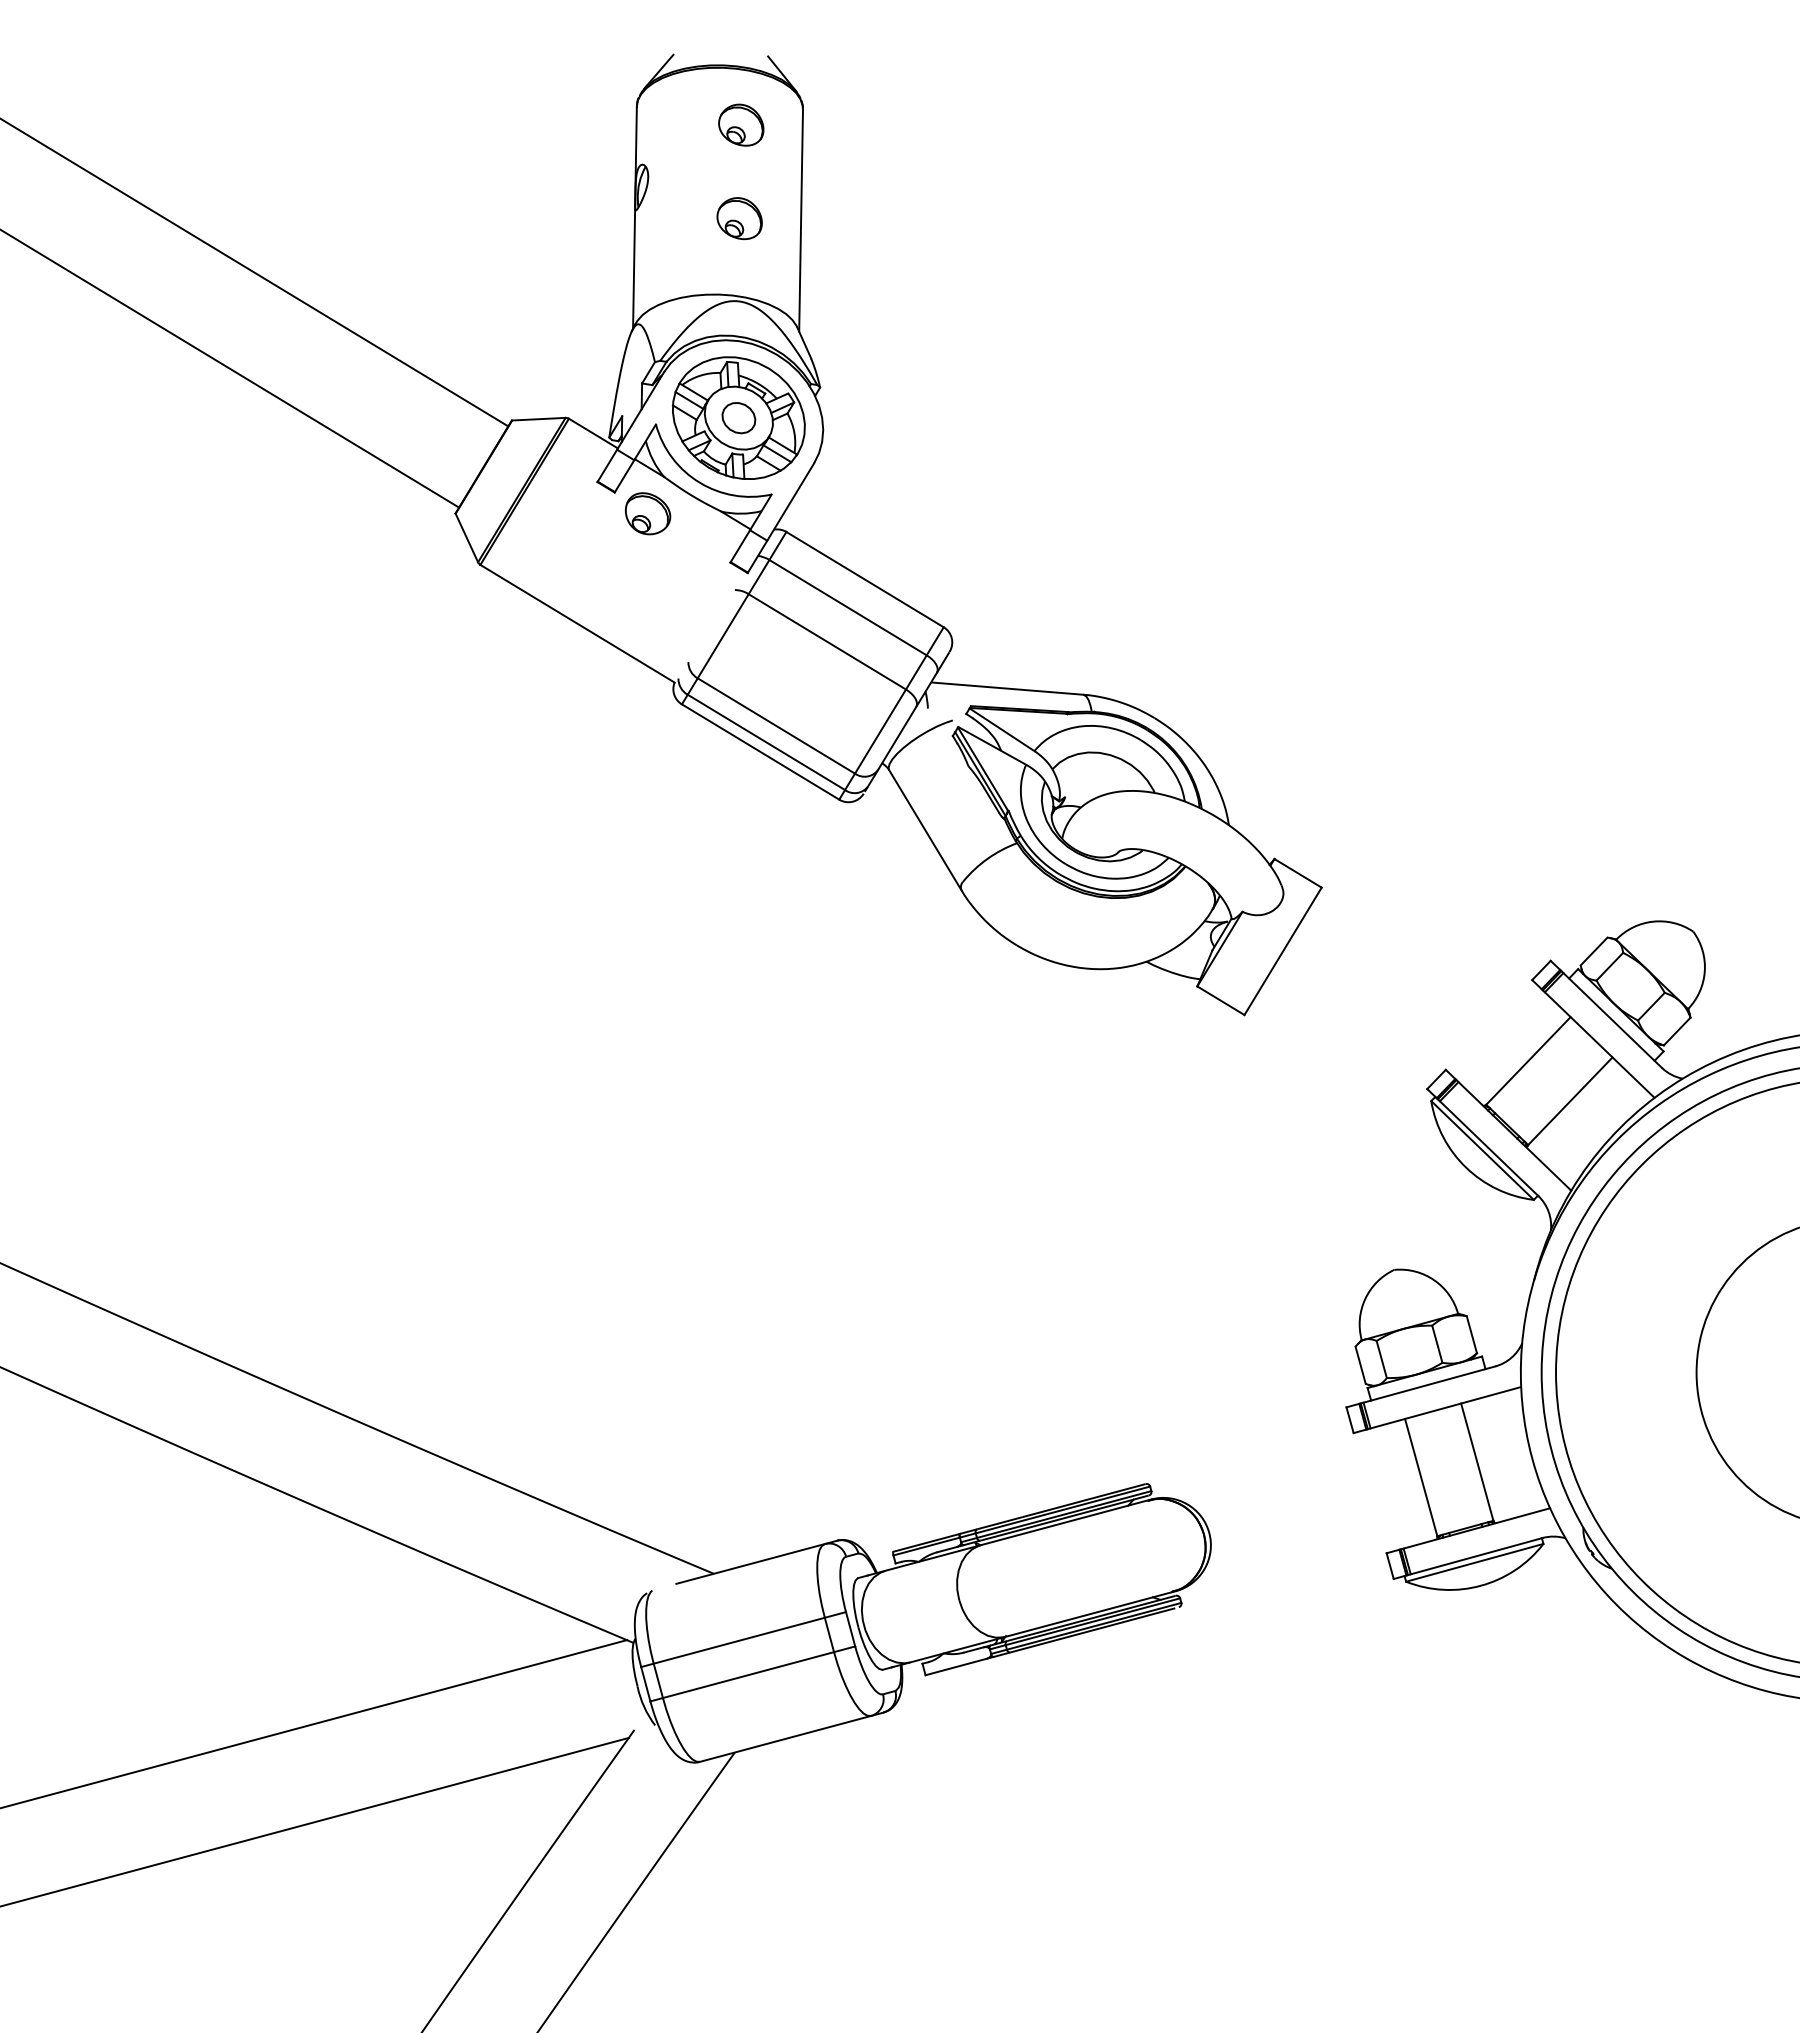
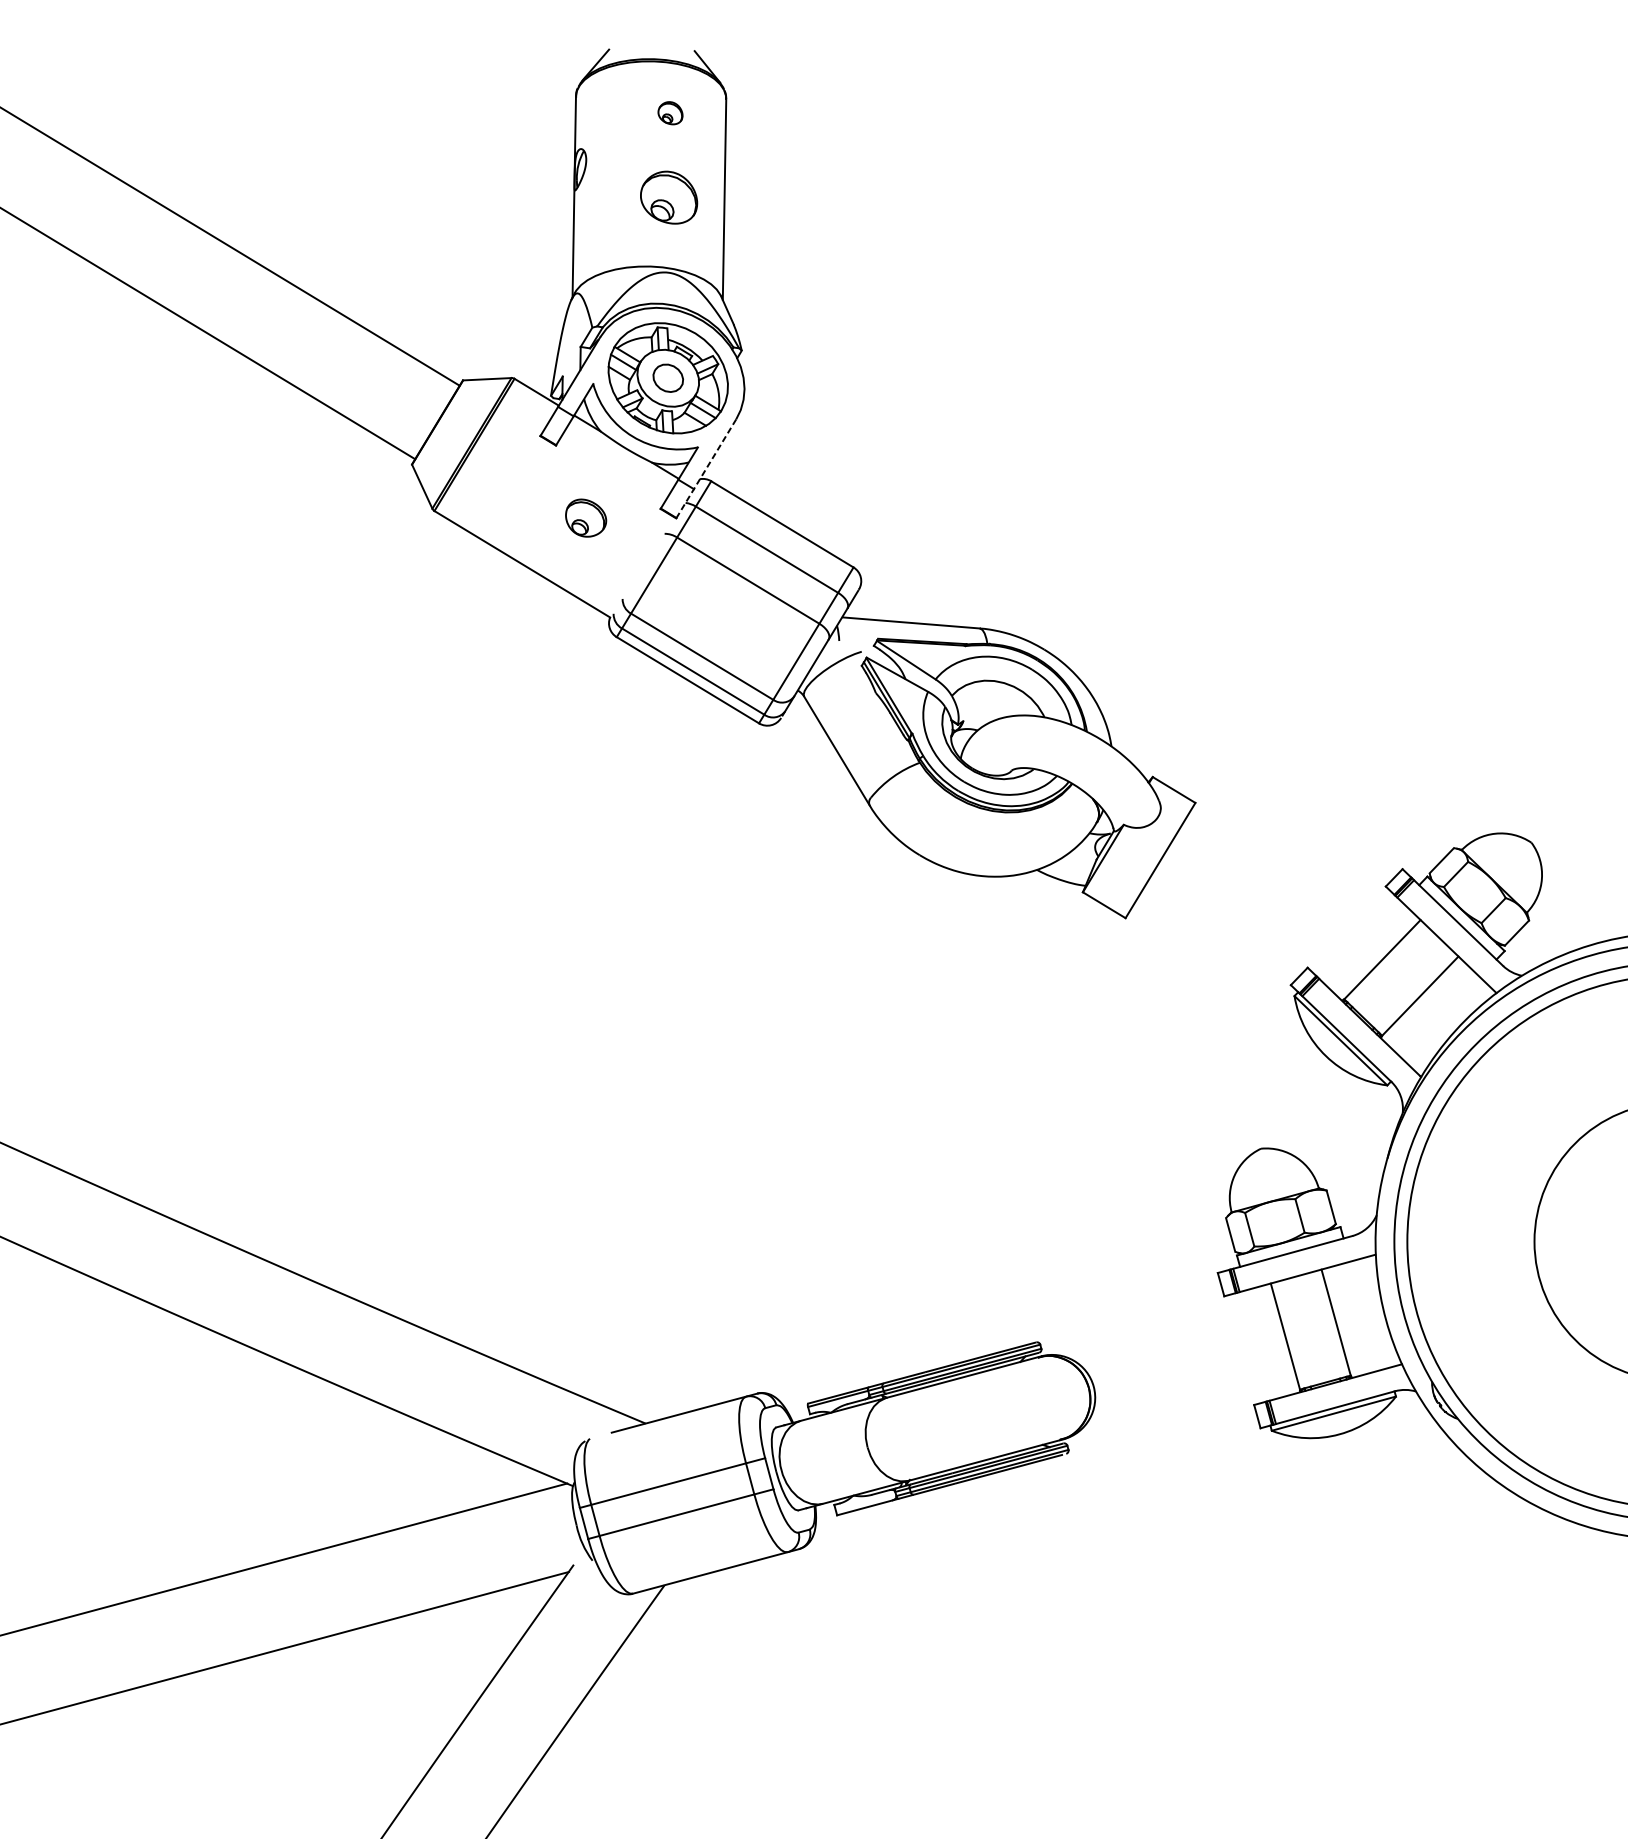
part: (741, 124) -> (670, 112), size x0.6
part: (739, 218) -> (668, 197), size x1.4
part: (647, 513) -> (585, 517), moved
line: (780, 518) -> (705, 469), solid -> dashed

